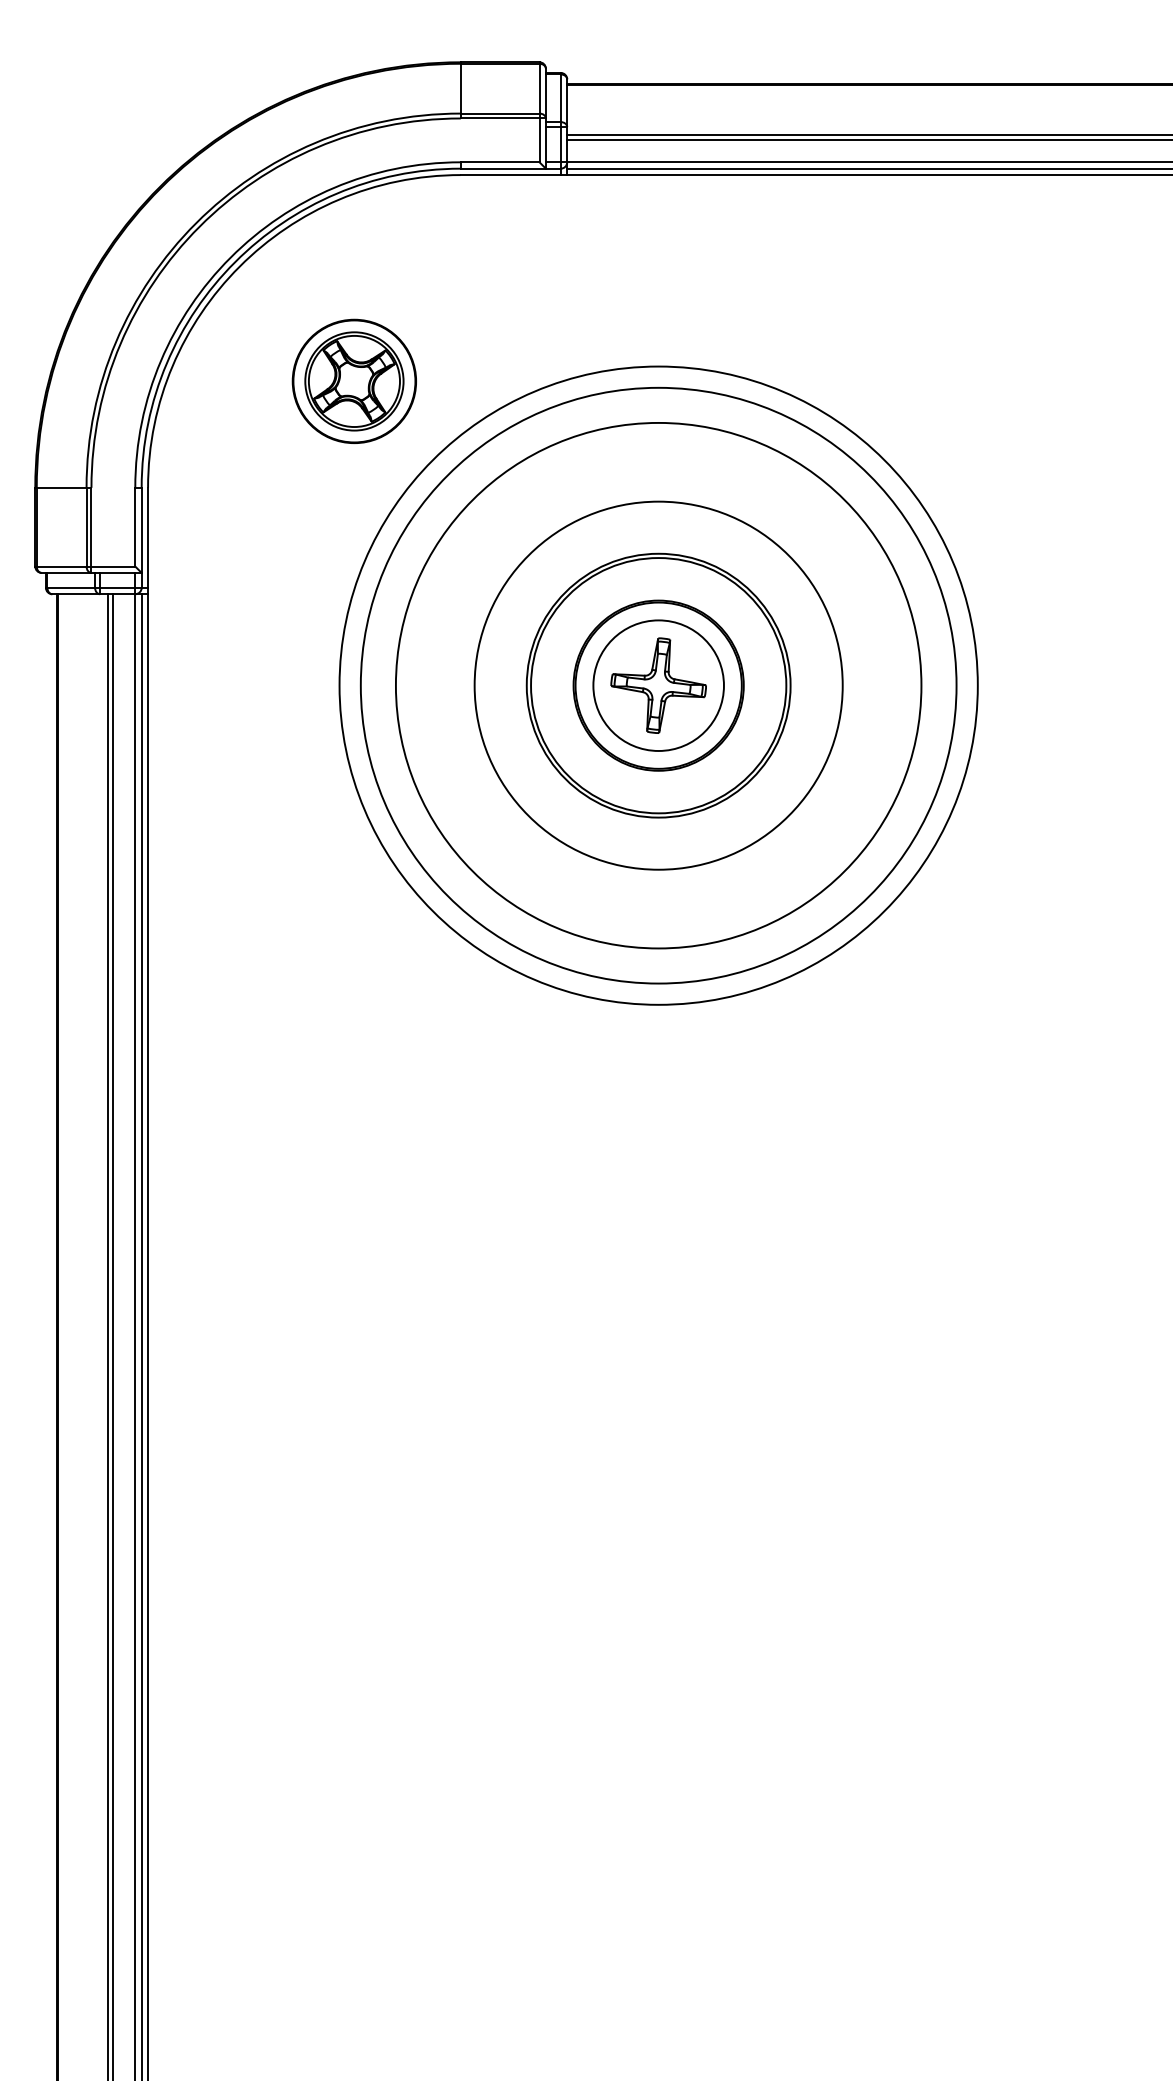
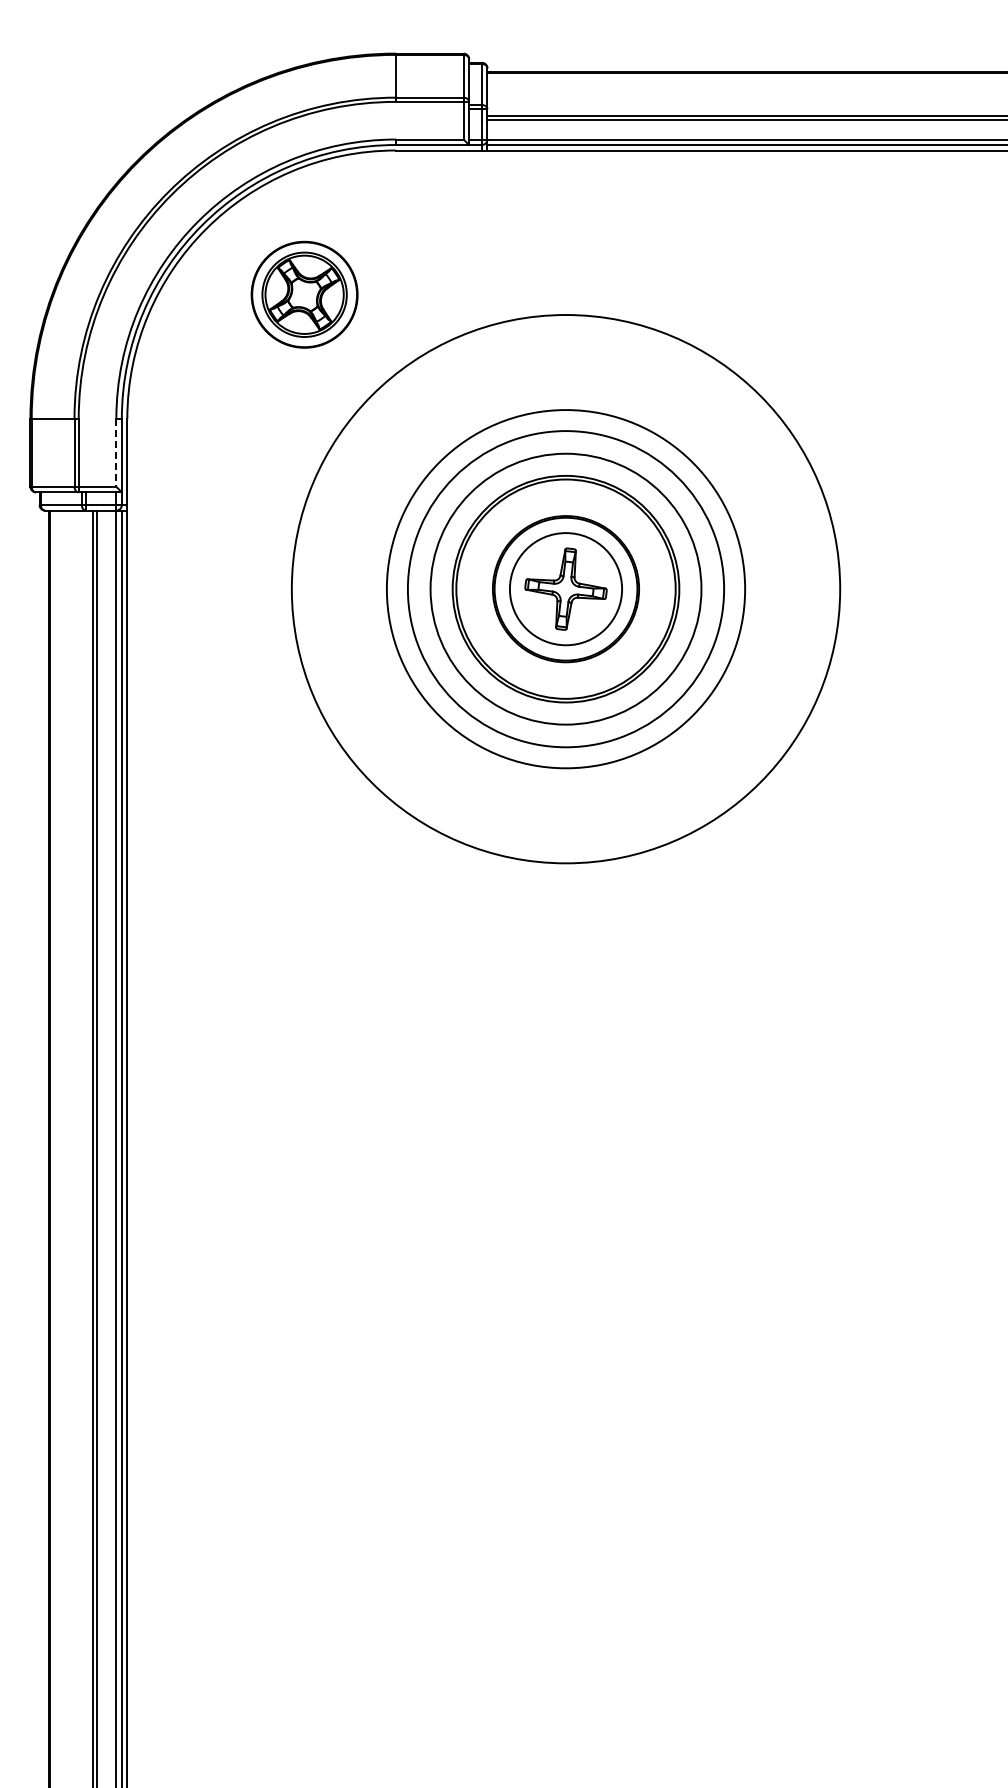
part: (354, 381) -> (304, 294), moved
line: (135, 527) -> (116, 453), solid -> dashed
circle: (658, 684) -> (565, 588), size x0.6
circle: (658, 686) -> (565, 589), size x0.7

